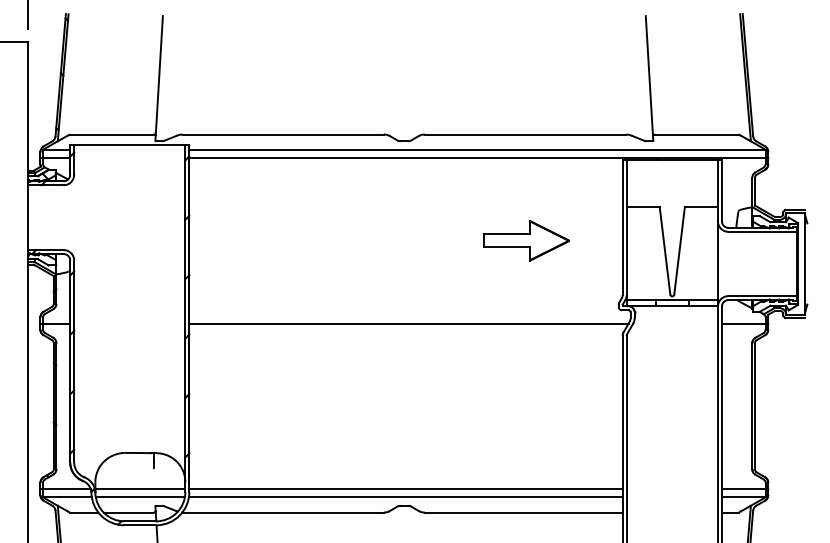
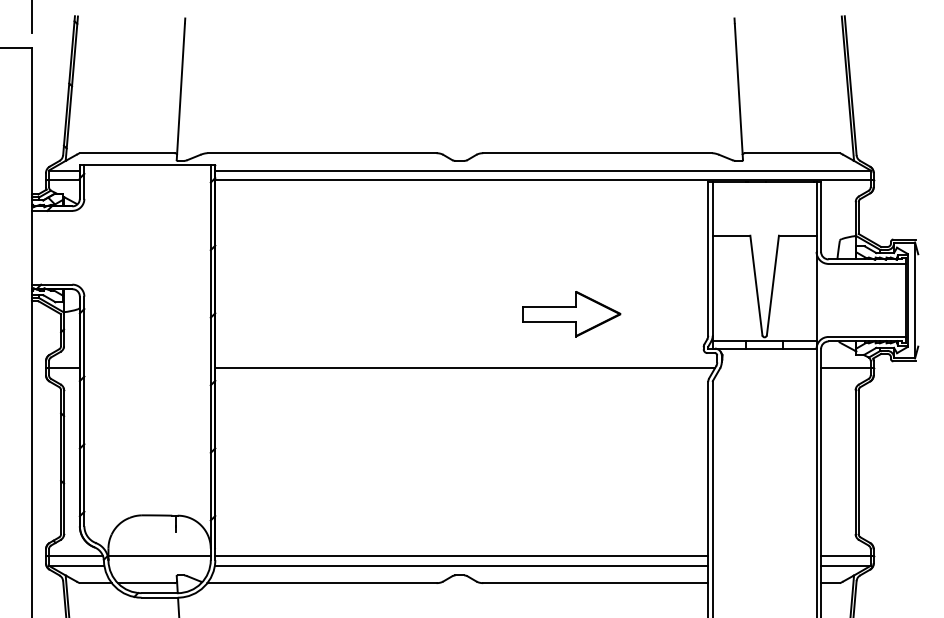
part: (526, 241) -> (571, 314), moved
line: (140, 497) -> (159, 565), removed

